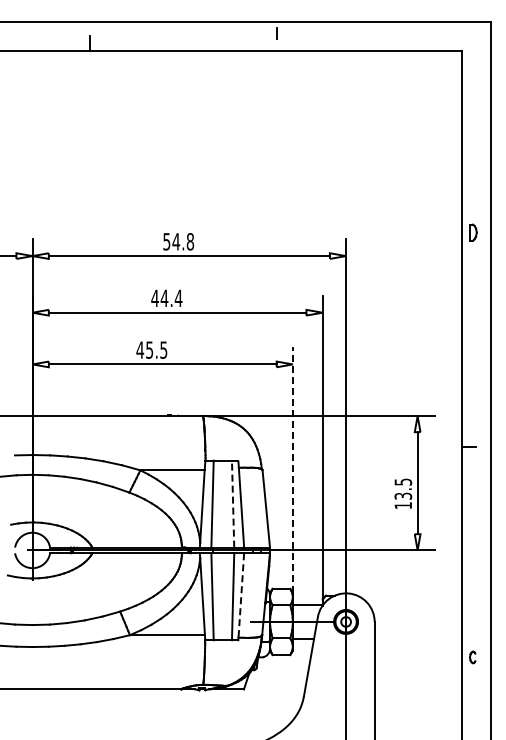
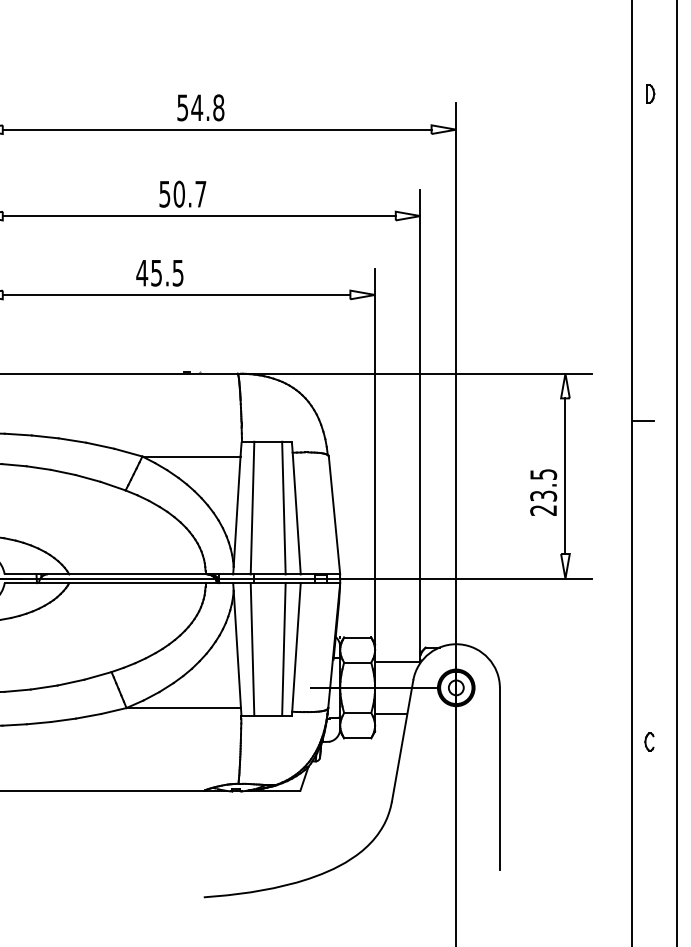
part: (473, 232) -> (650, 93), size x0.71
text: (166, 298) -> (182, 194), 44.4 -> 50.7
line: (292, 469) -> (374, 455), dashed -> solid
line: (233, 503) -> (284, 507), dashed -> solid
text: (402, 505) -> (542, 510), 13.5 -> 23.5
line: (241, 595) -> (296, 647), dashed -> solid

